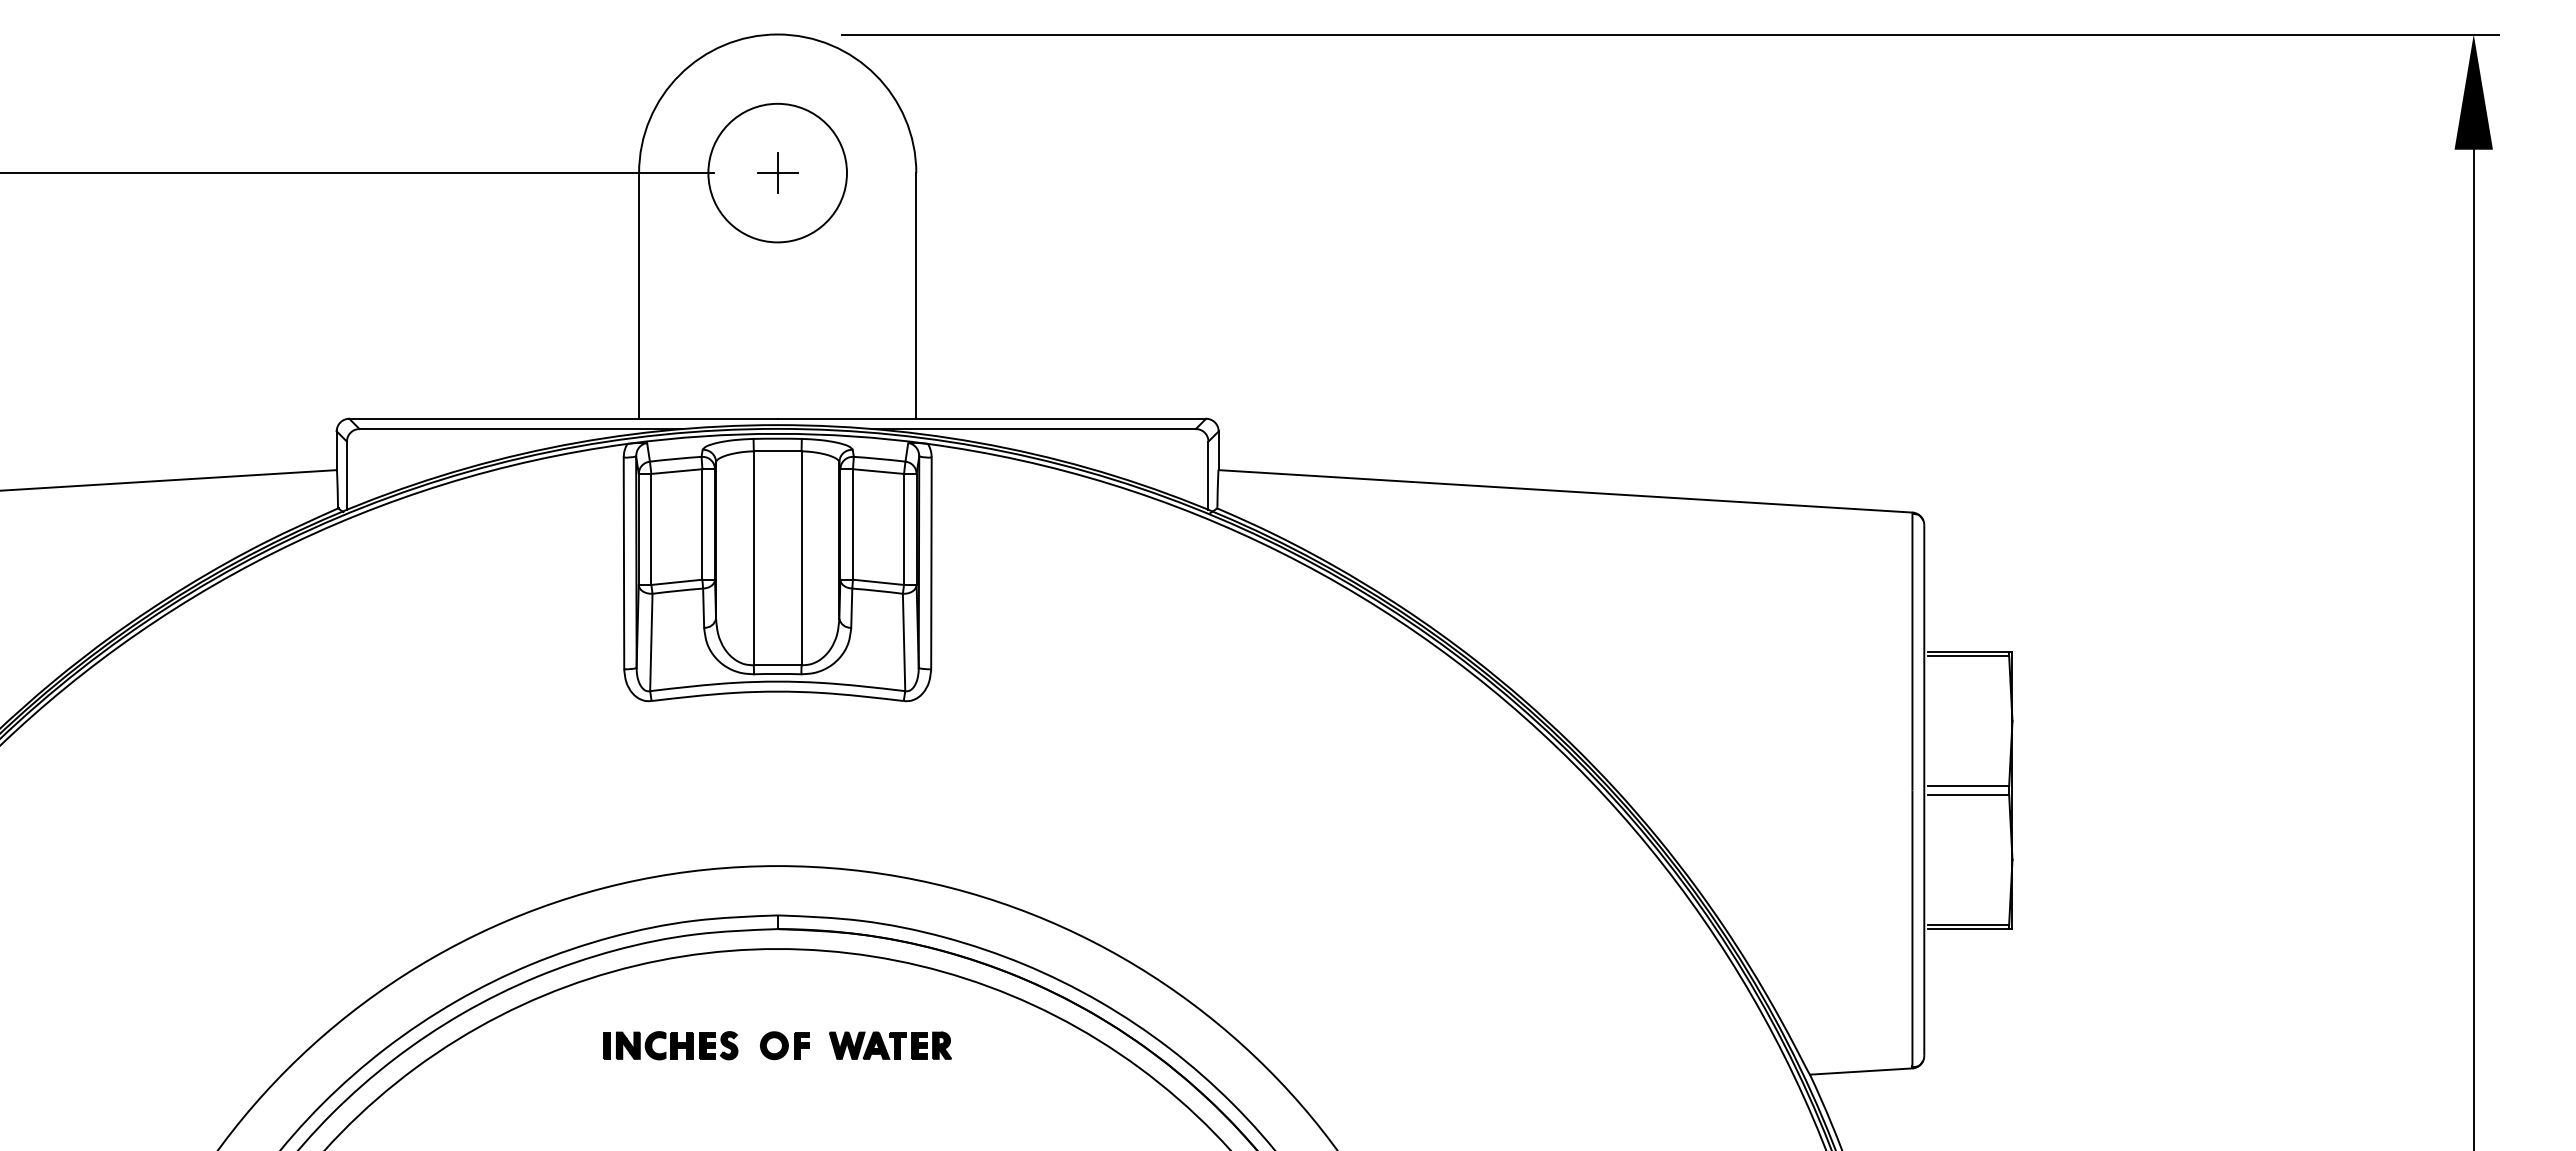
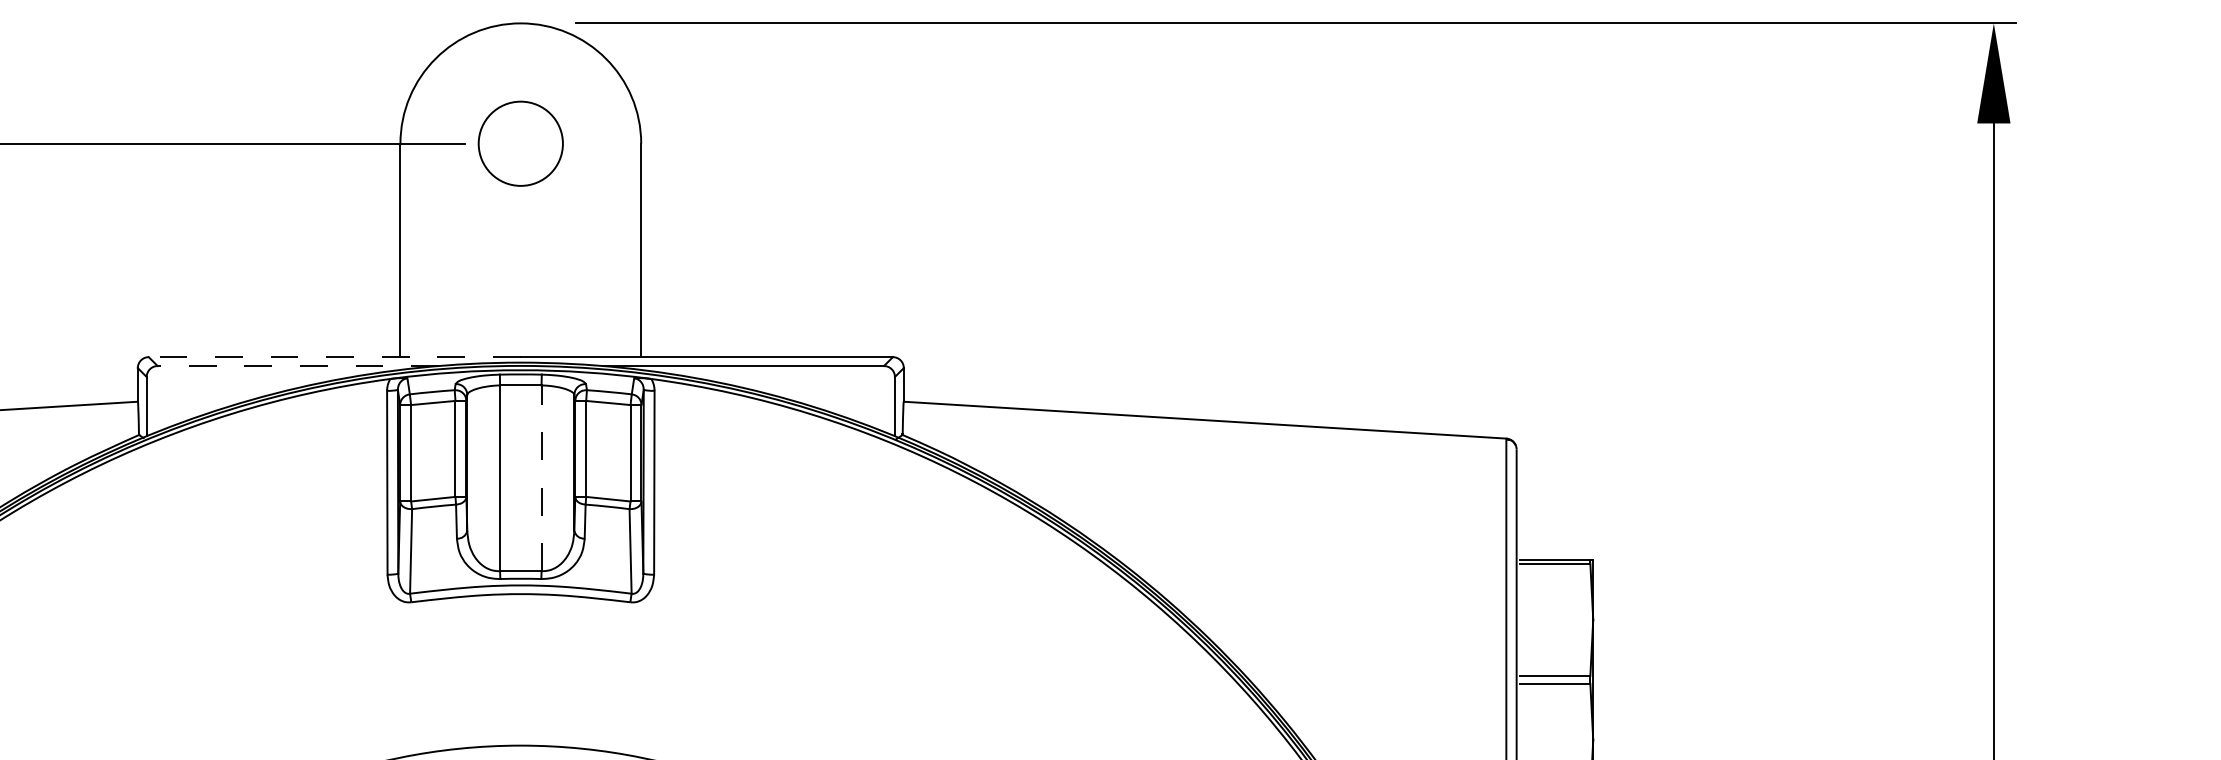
circle: (777, 172) -> (520, 143), size x0.7
part: (777, 172) -> (520, 143), removed
line: (563, 418) -> (334, 356), solid -> dashed
line: (521, 429) -> (298, 366), solid -> dashed
line: (801, 557) -> (541, 477), solid -> dashed

